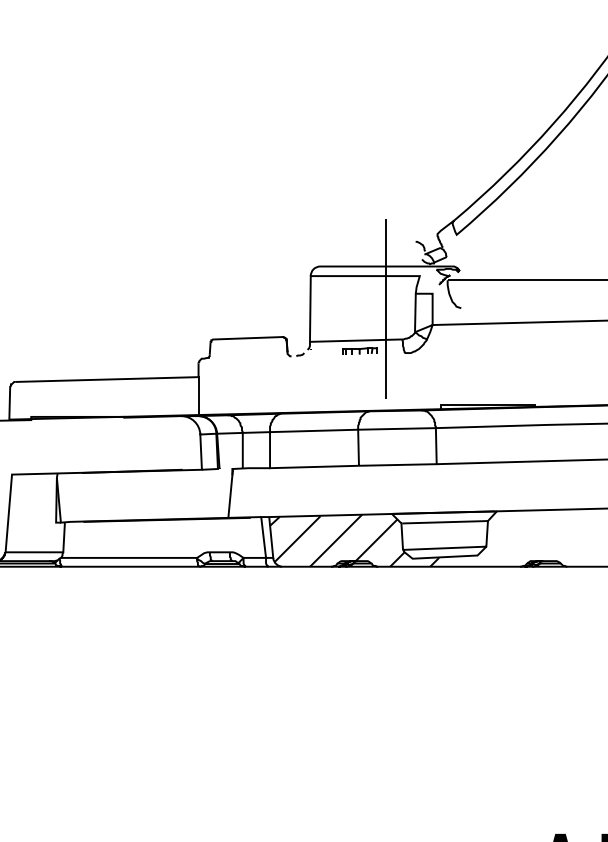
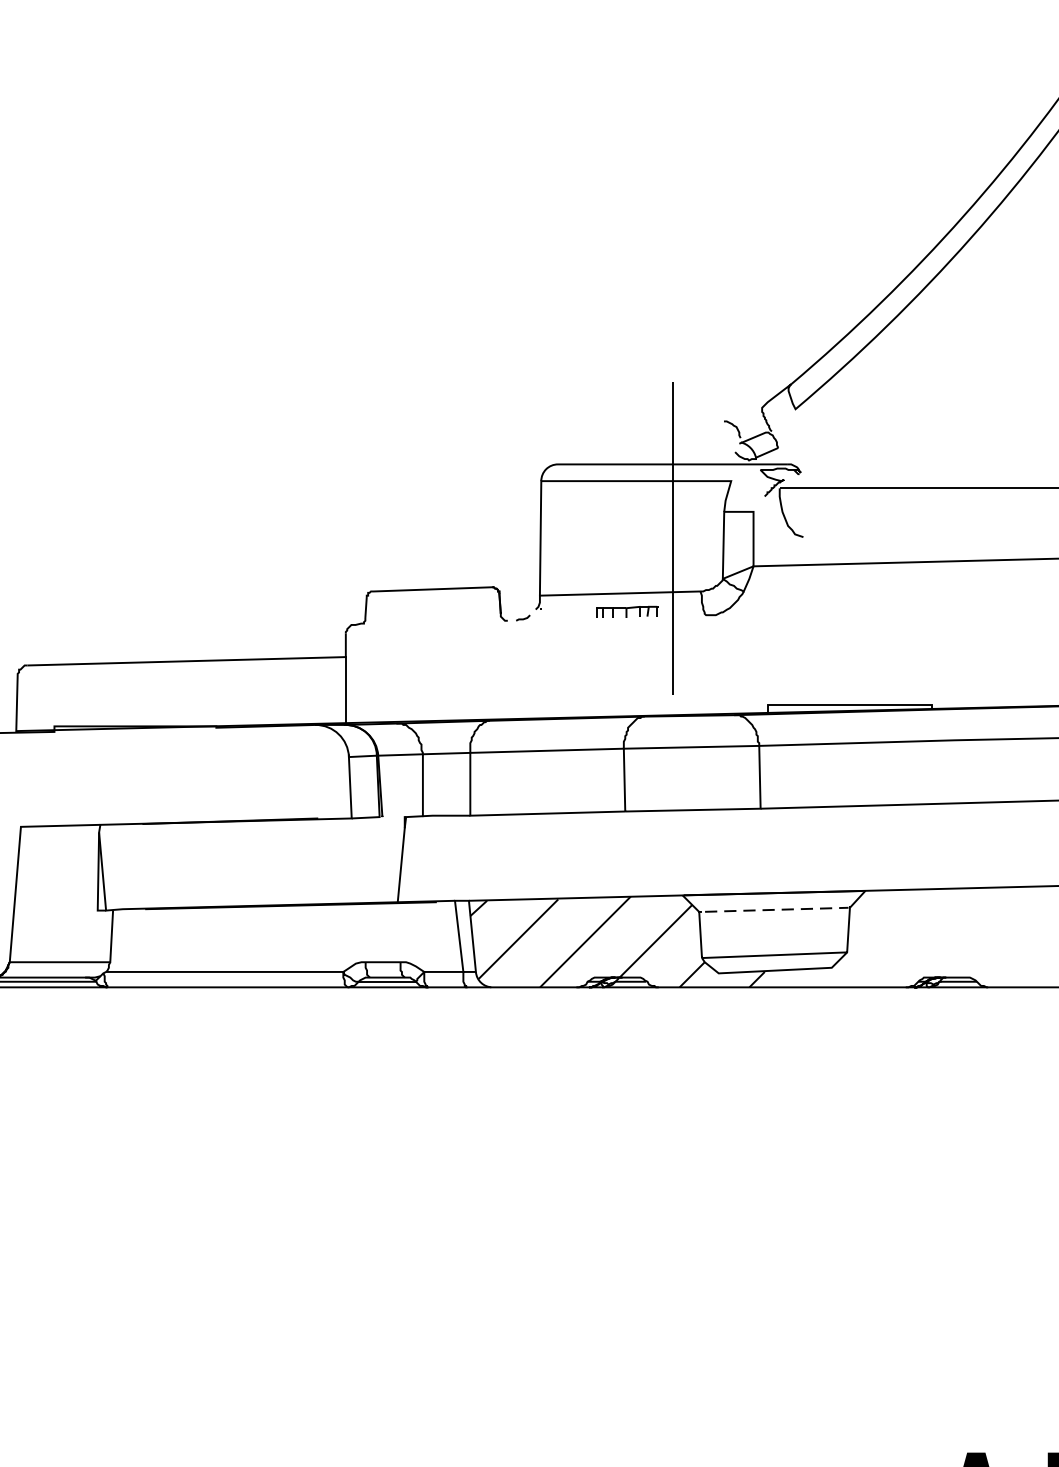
line: (446, 522) -> (777, 910), solid -> dashed

